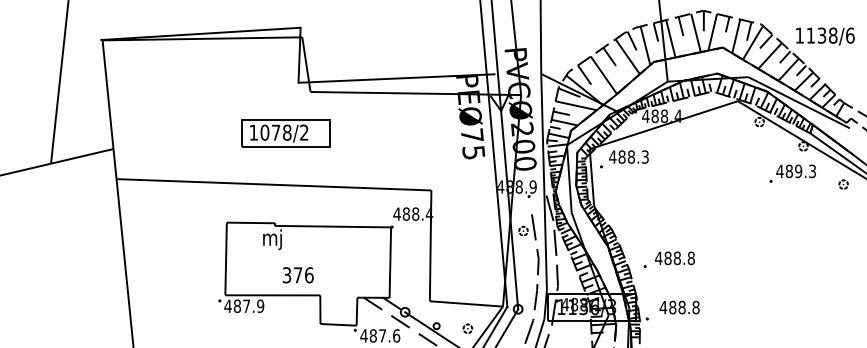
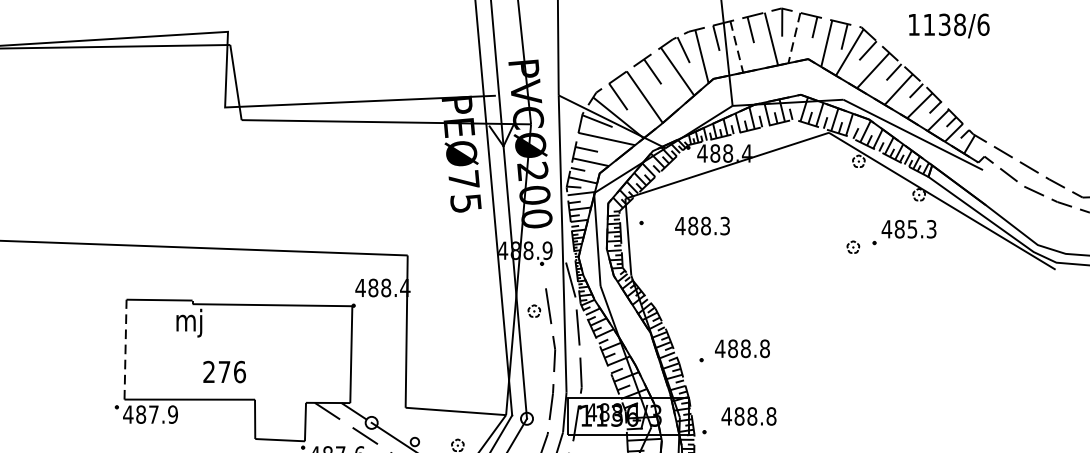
line: (712, 32) -> (794, 38), solid -> dashed
text: (825, 36) -> (949, 25), moved
line: (670, 39) -> (736, 47), solid -> dashed
part: (285, 133) -> (207, 177), removed
text: (628, 156) -> (702, 225), moved
text: (798, 170) -> (912, 228), 489.3 -> 485.3
part: (843, 184) -> (853, 247), moved
line: (226, 258) -> (126, 348), solid -> dashed
text: (286, 275) -> (208, 372), 376 -> 276

